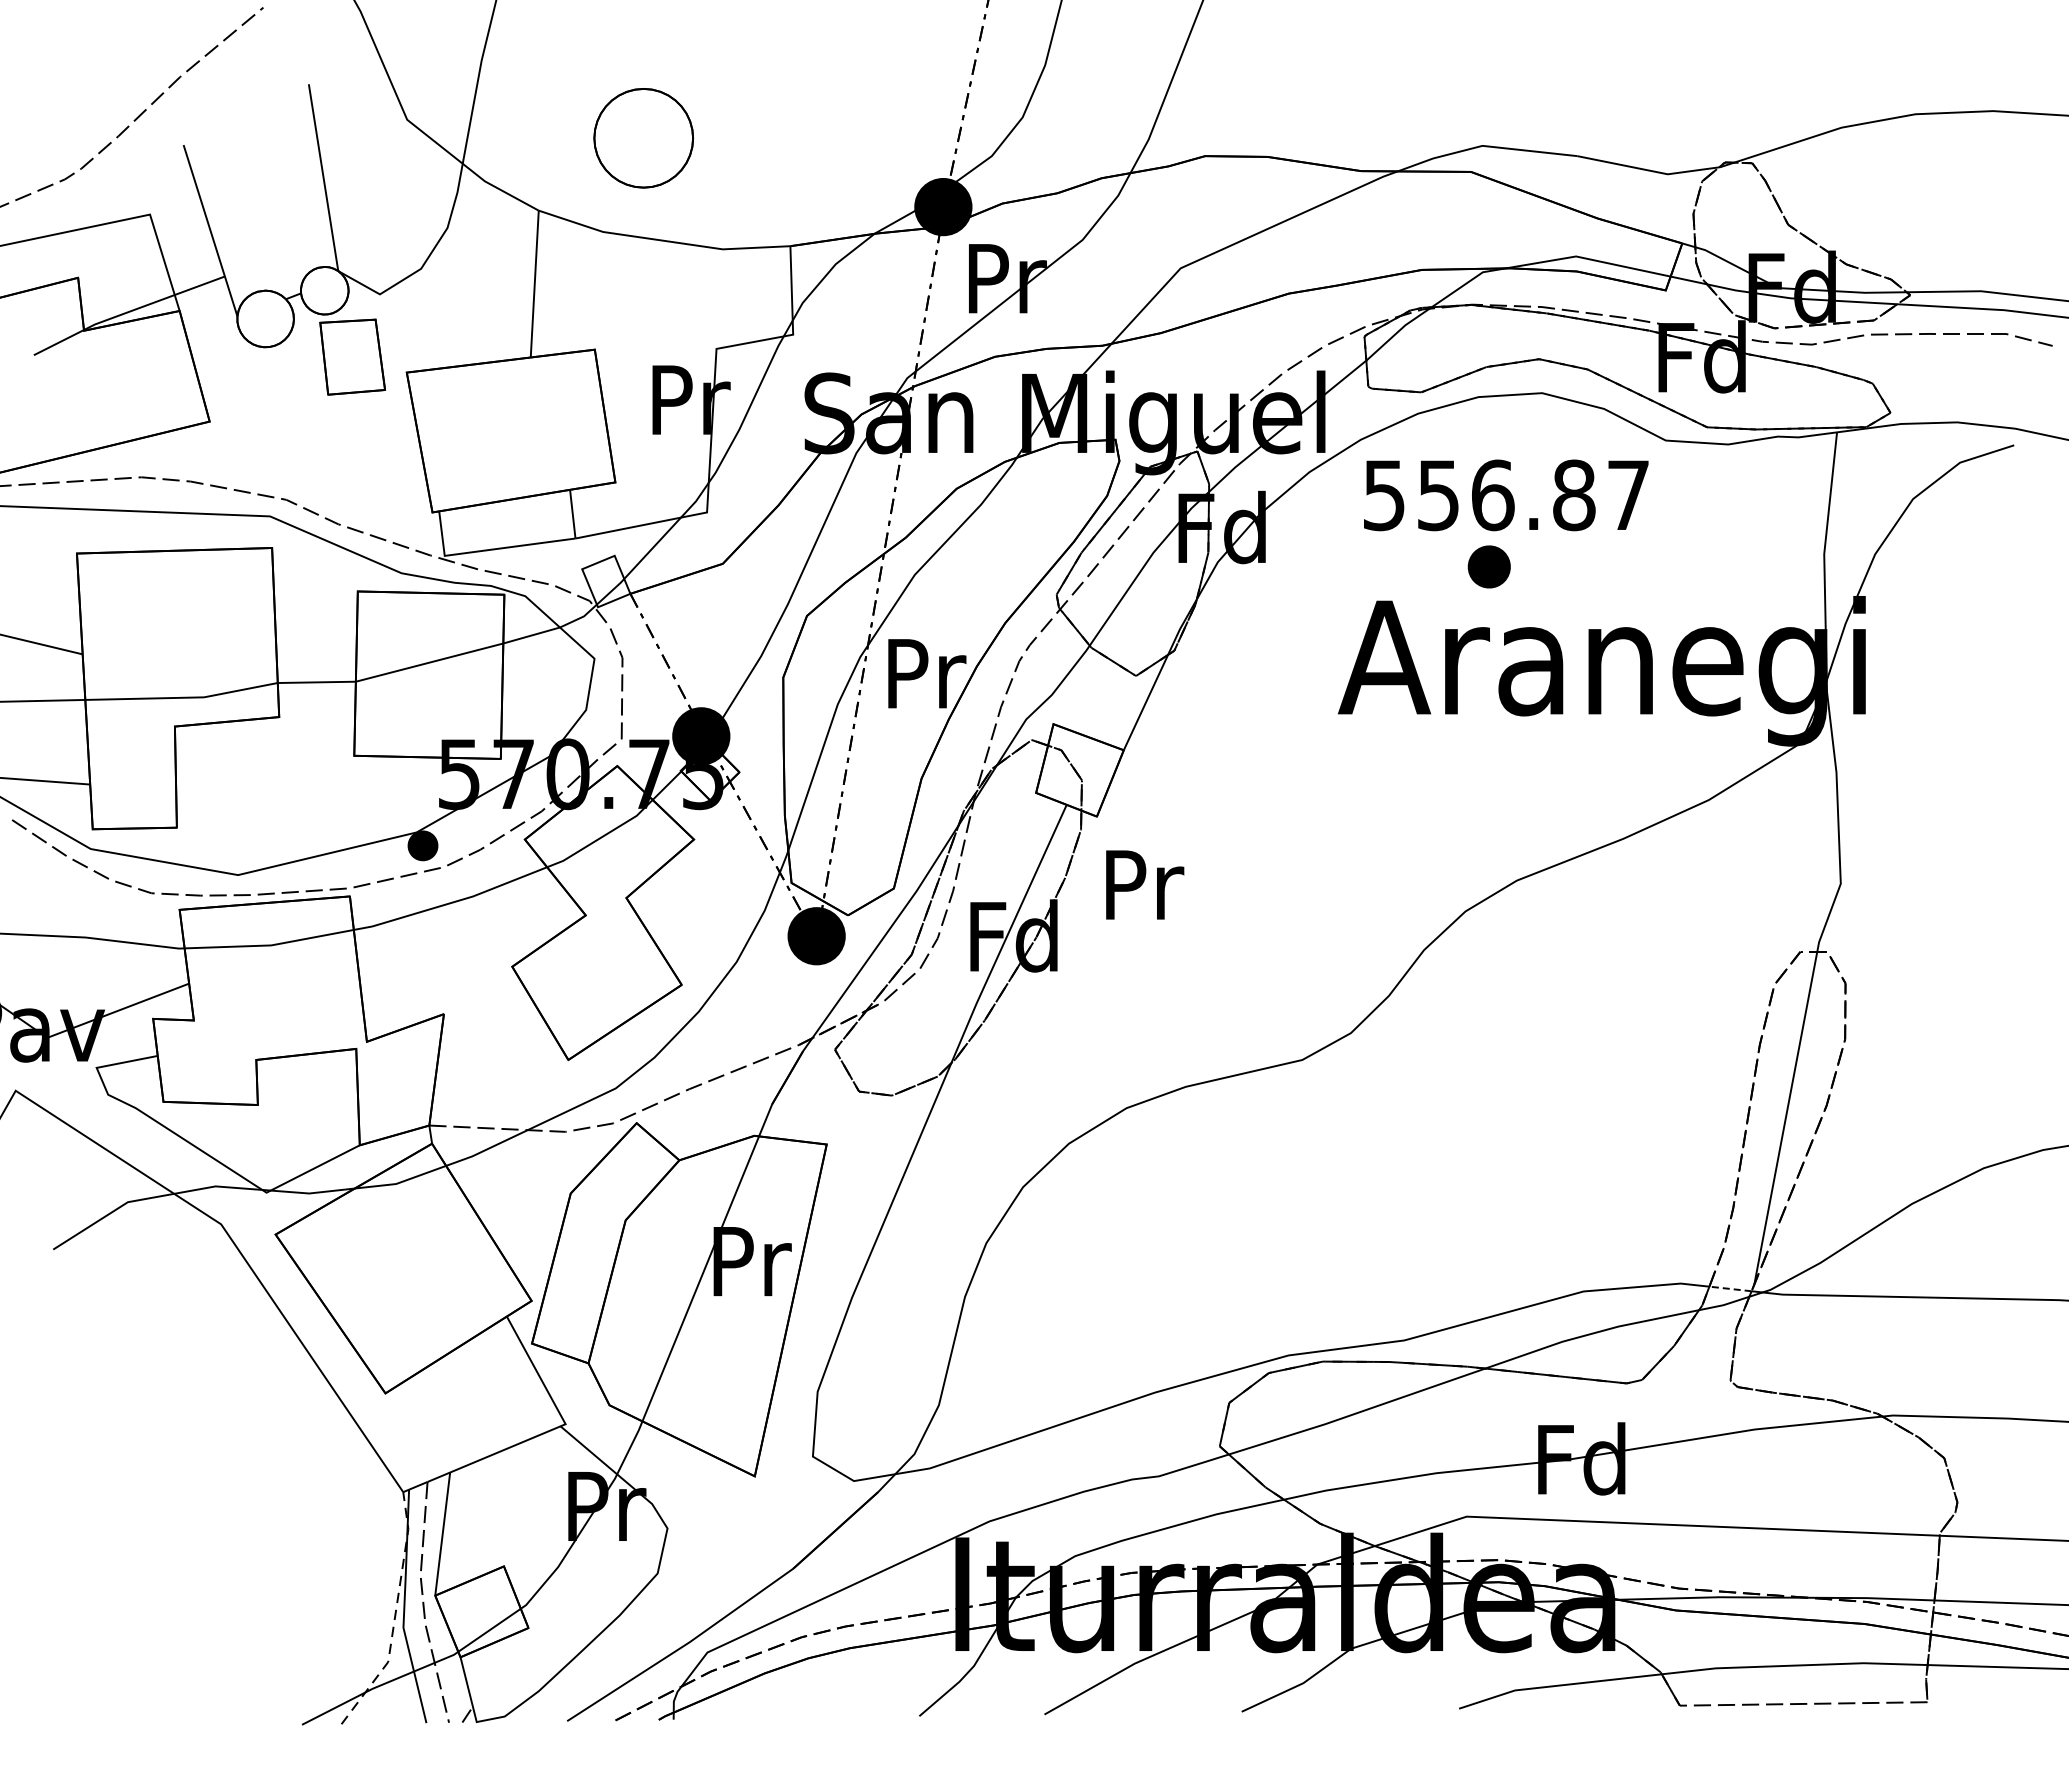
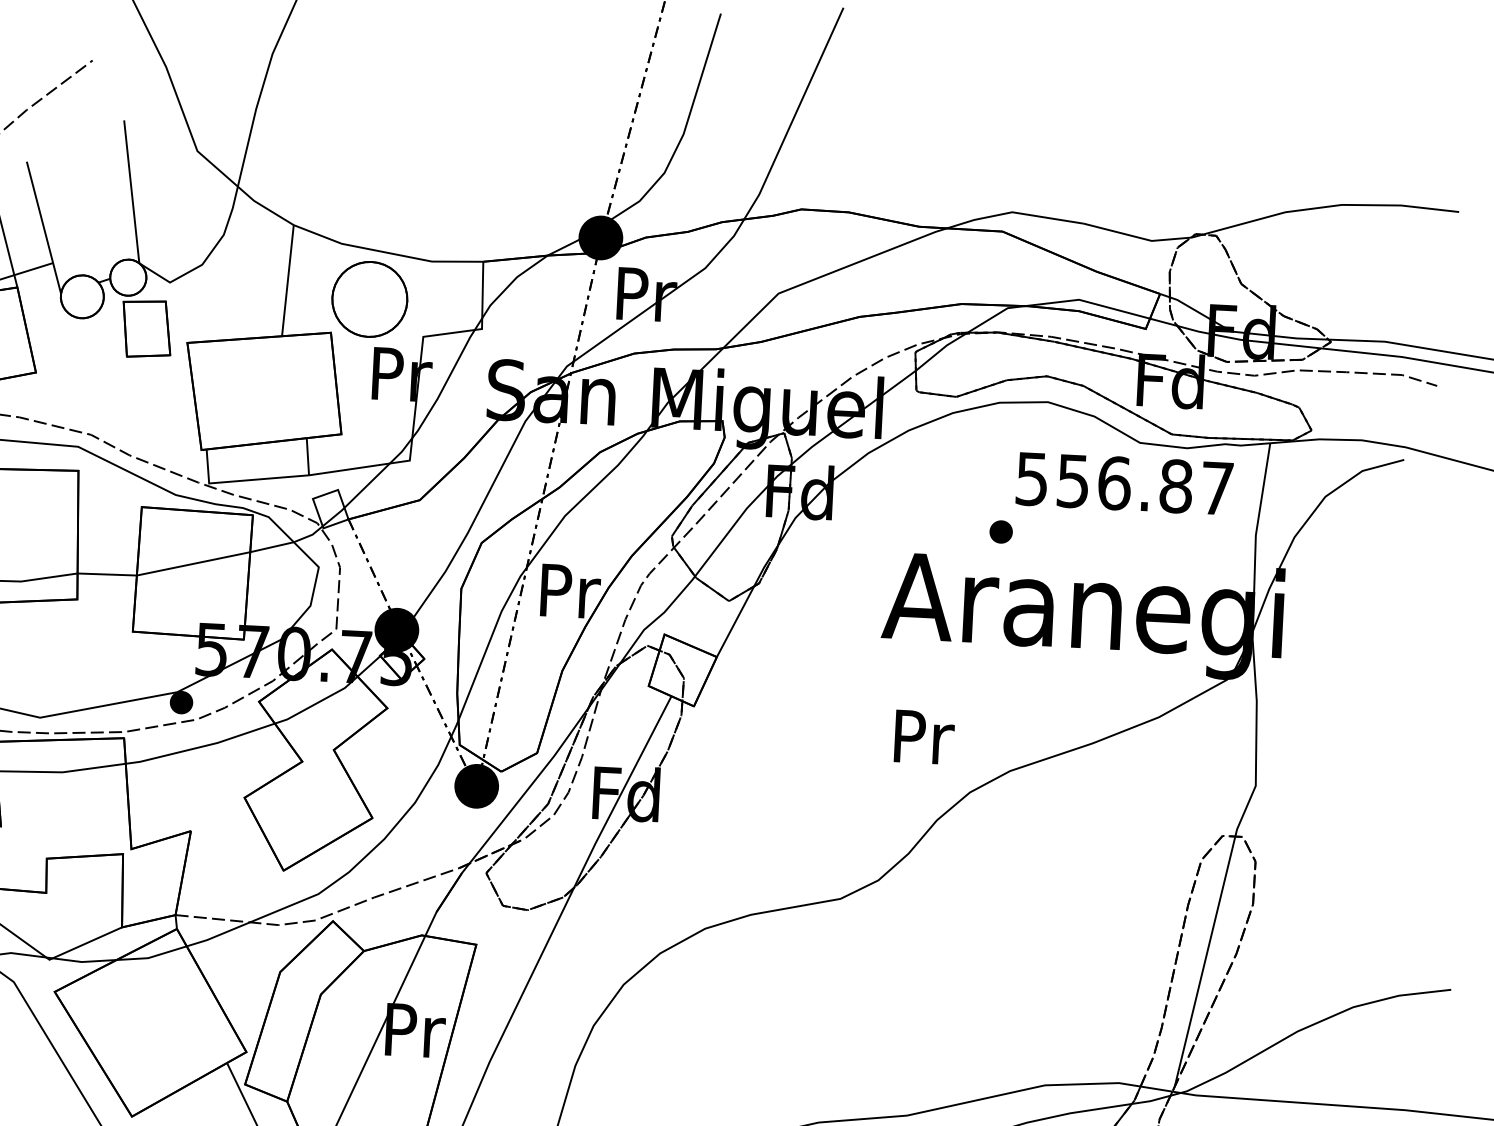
part: (643, 138) -> (369, 299), moved
text: (1506, 495) -> (1124, 483), moved
part: (1488, 566) -> (1000, 531), size x0.71
text: (1145, 884) -> (924, 736), moved
line: (1730, 1288) -> (1156, 1088), dashed -> solid

